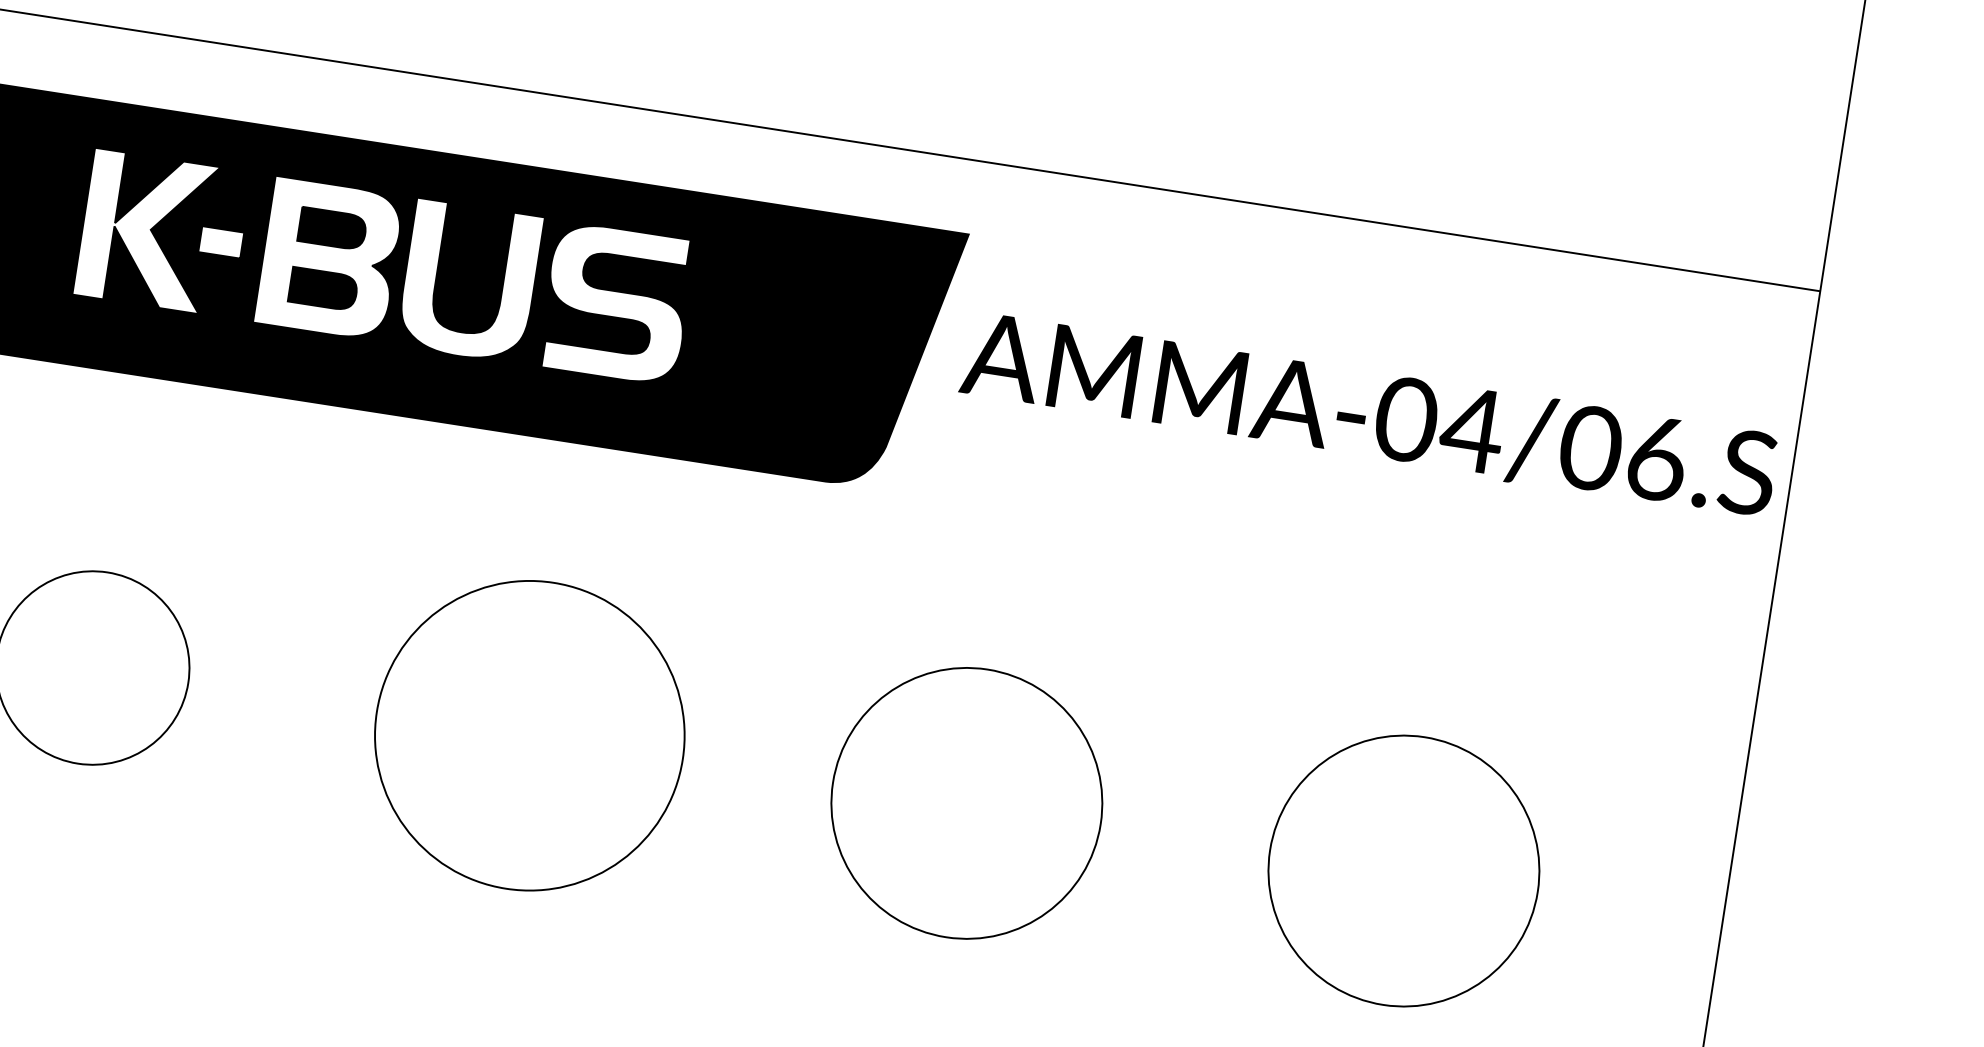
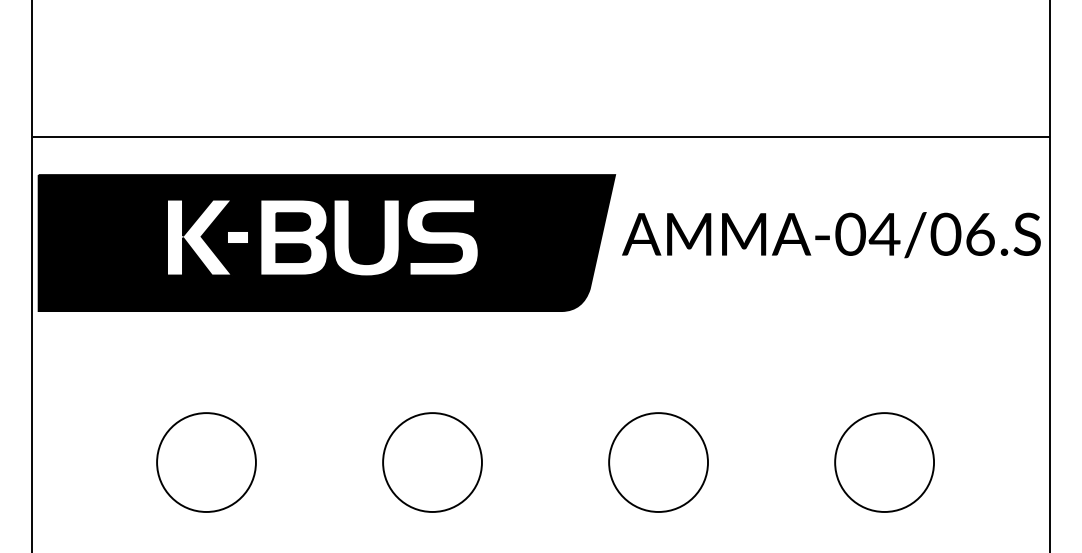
part: (529, 735) -> (432, 462), size x0.62
part: (966, 803) -> (658, 462), size x0.71
part: (1403, 870) -> (884, 462), size x0.71

